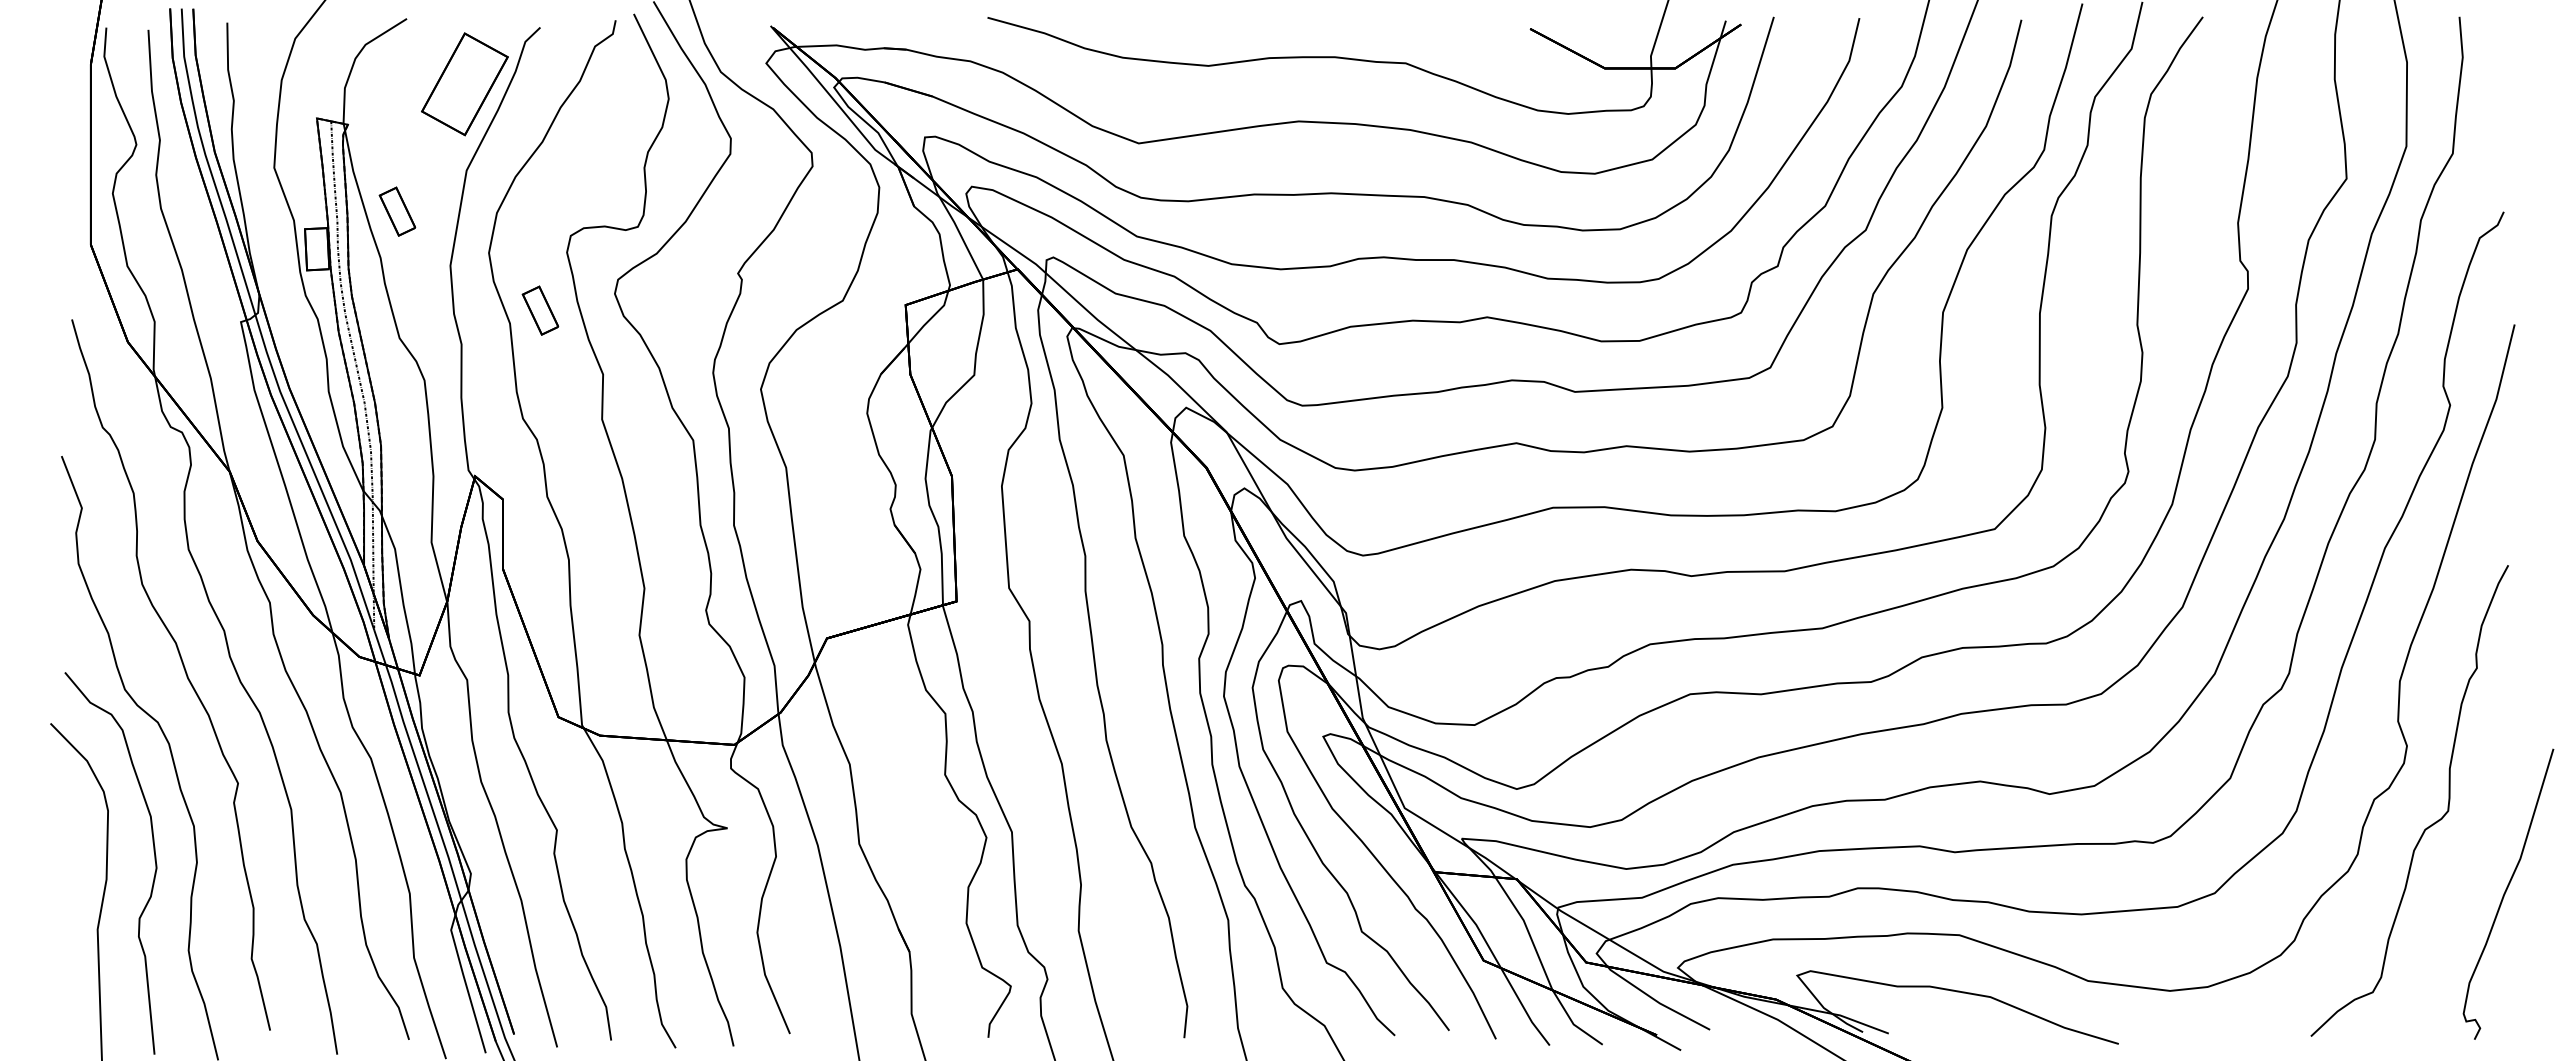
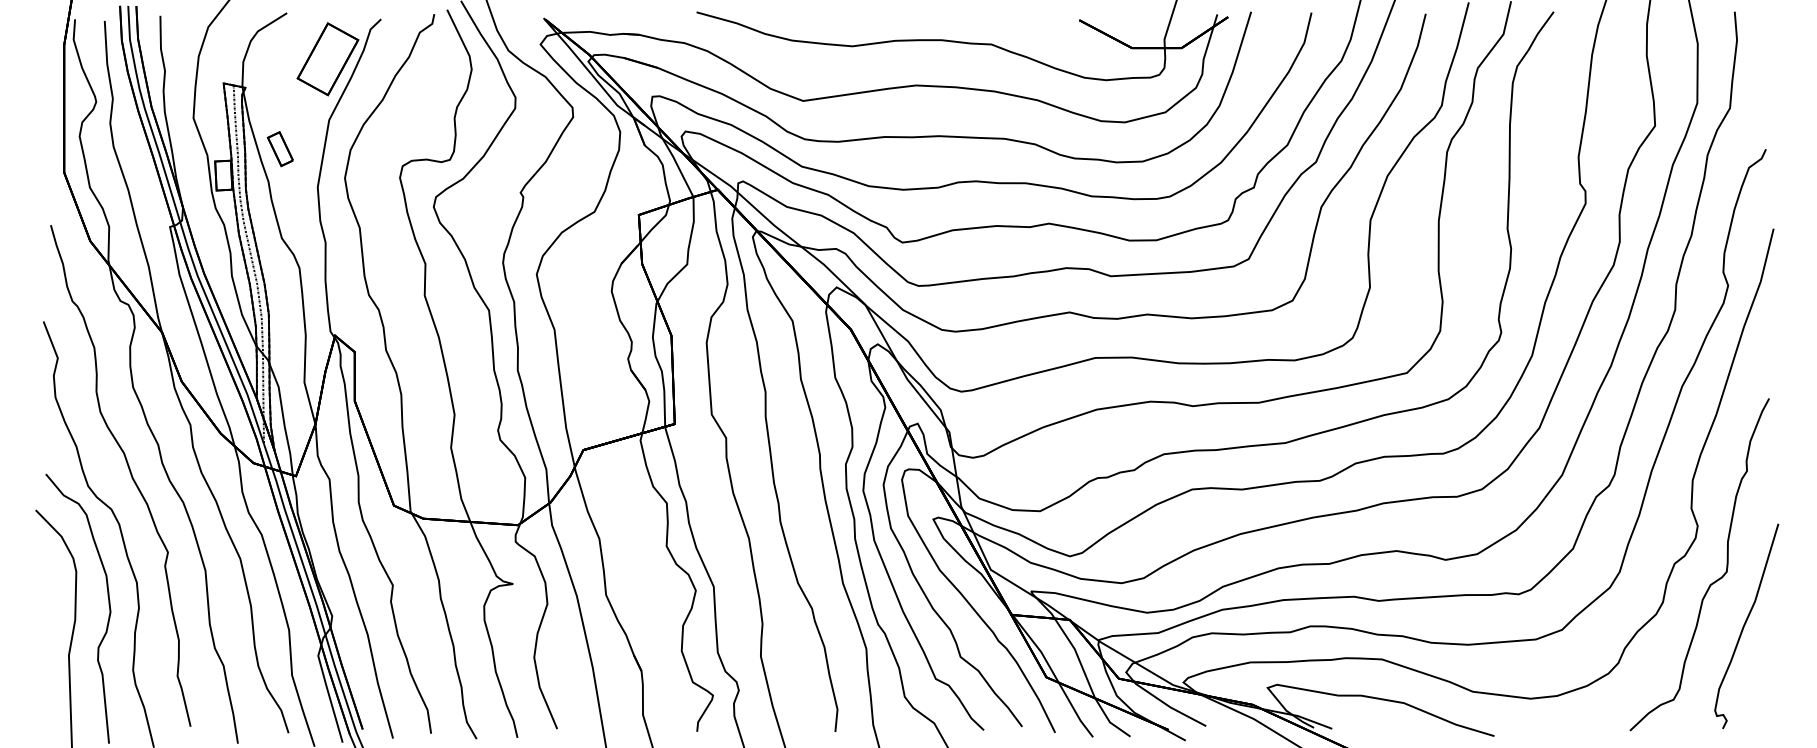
part: (540, 310) -> (381, 218), removed
part: (2508, 893) -> (1746, 625), moved

